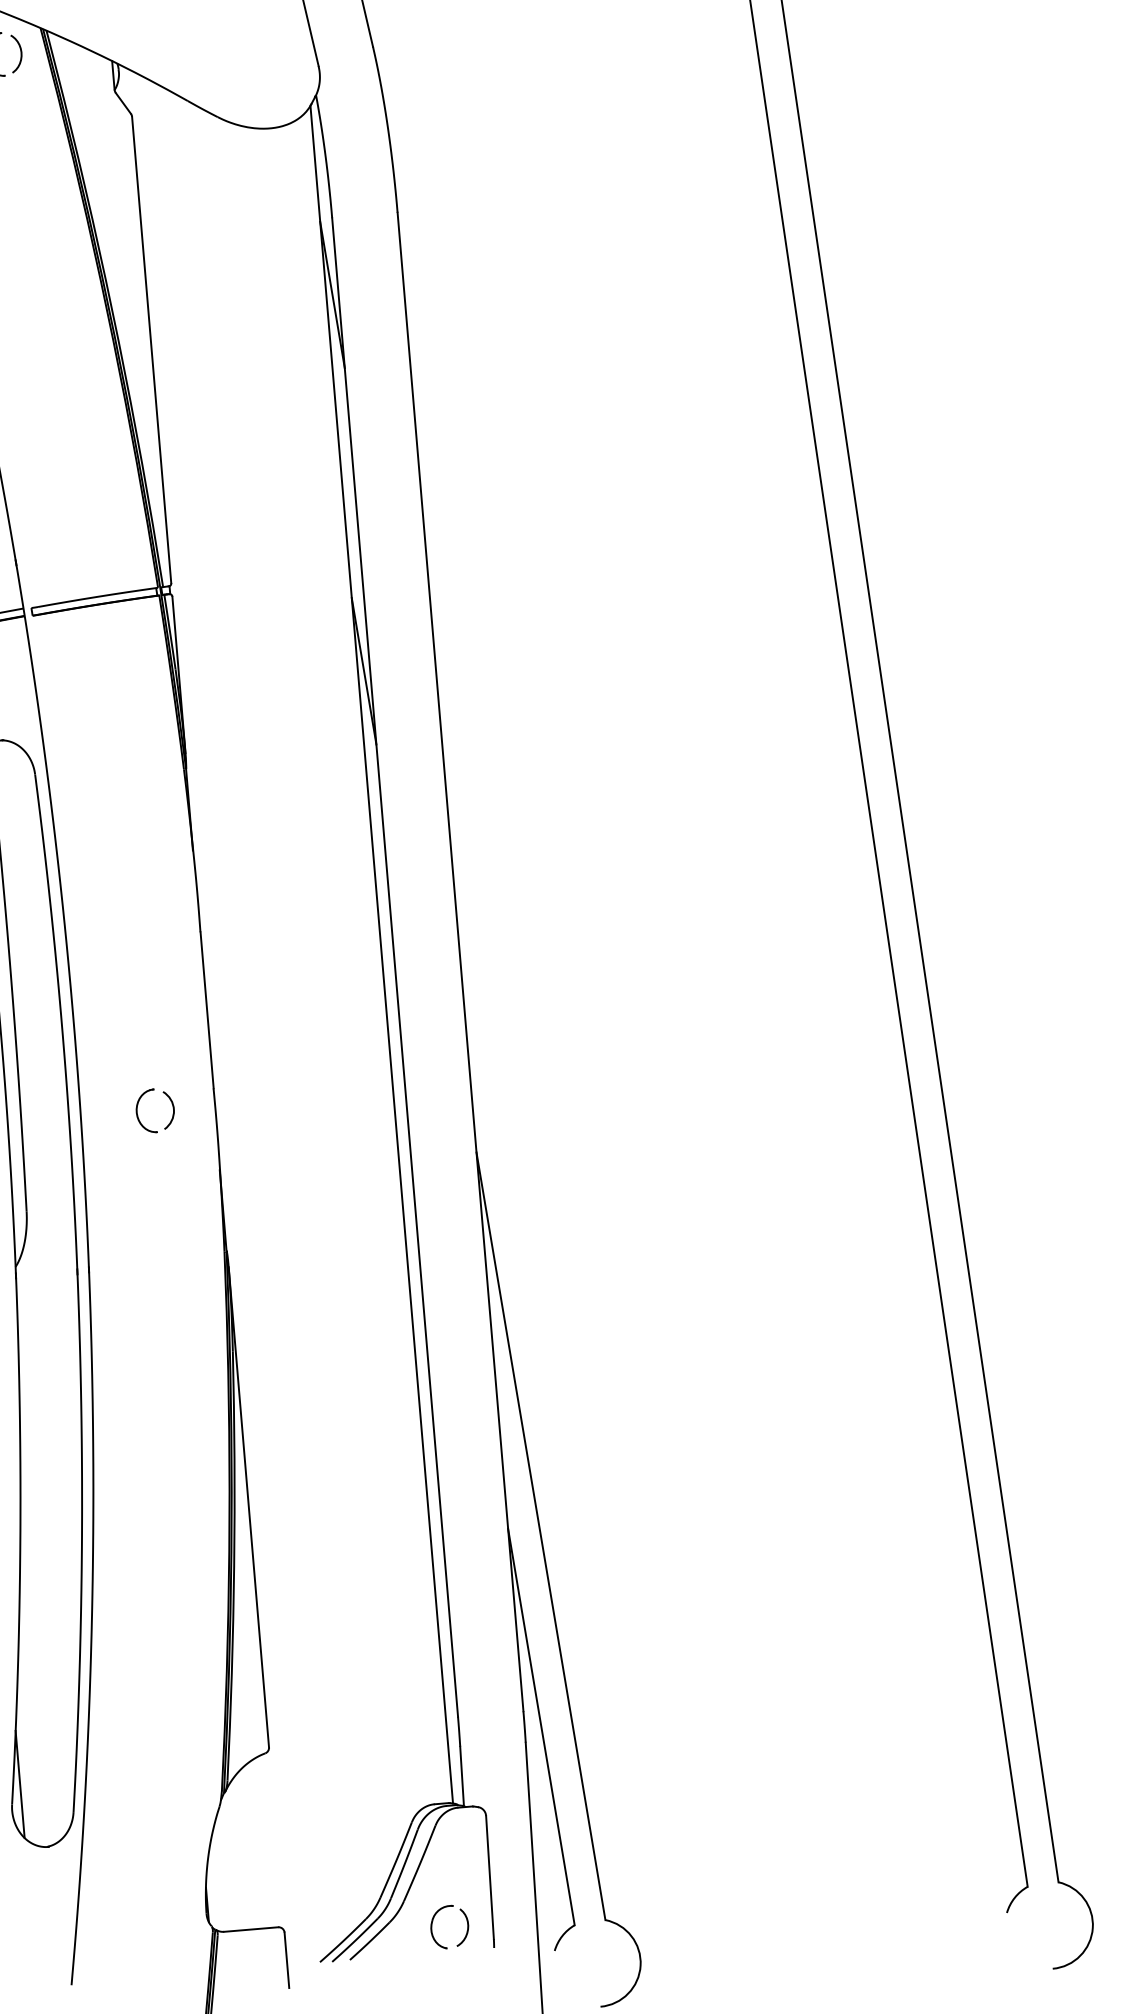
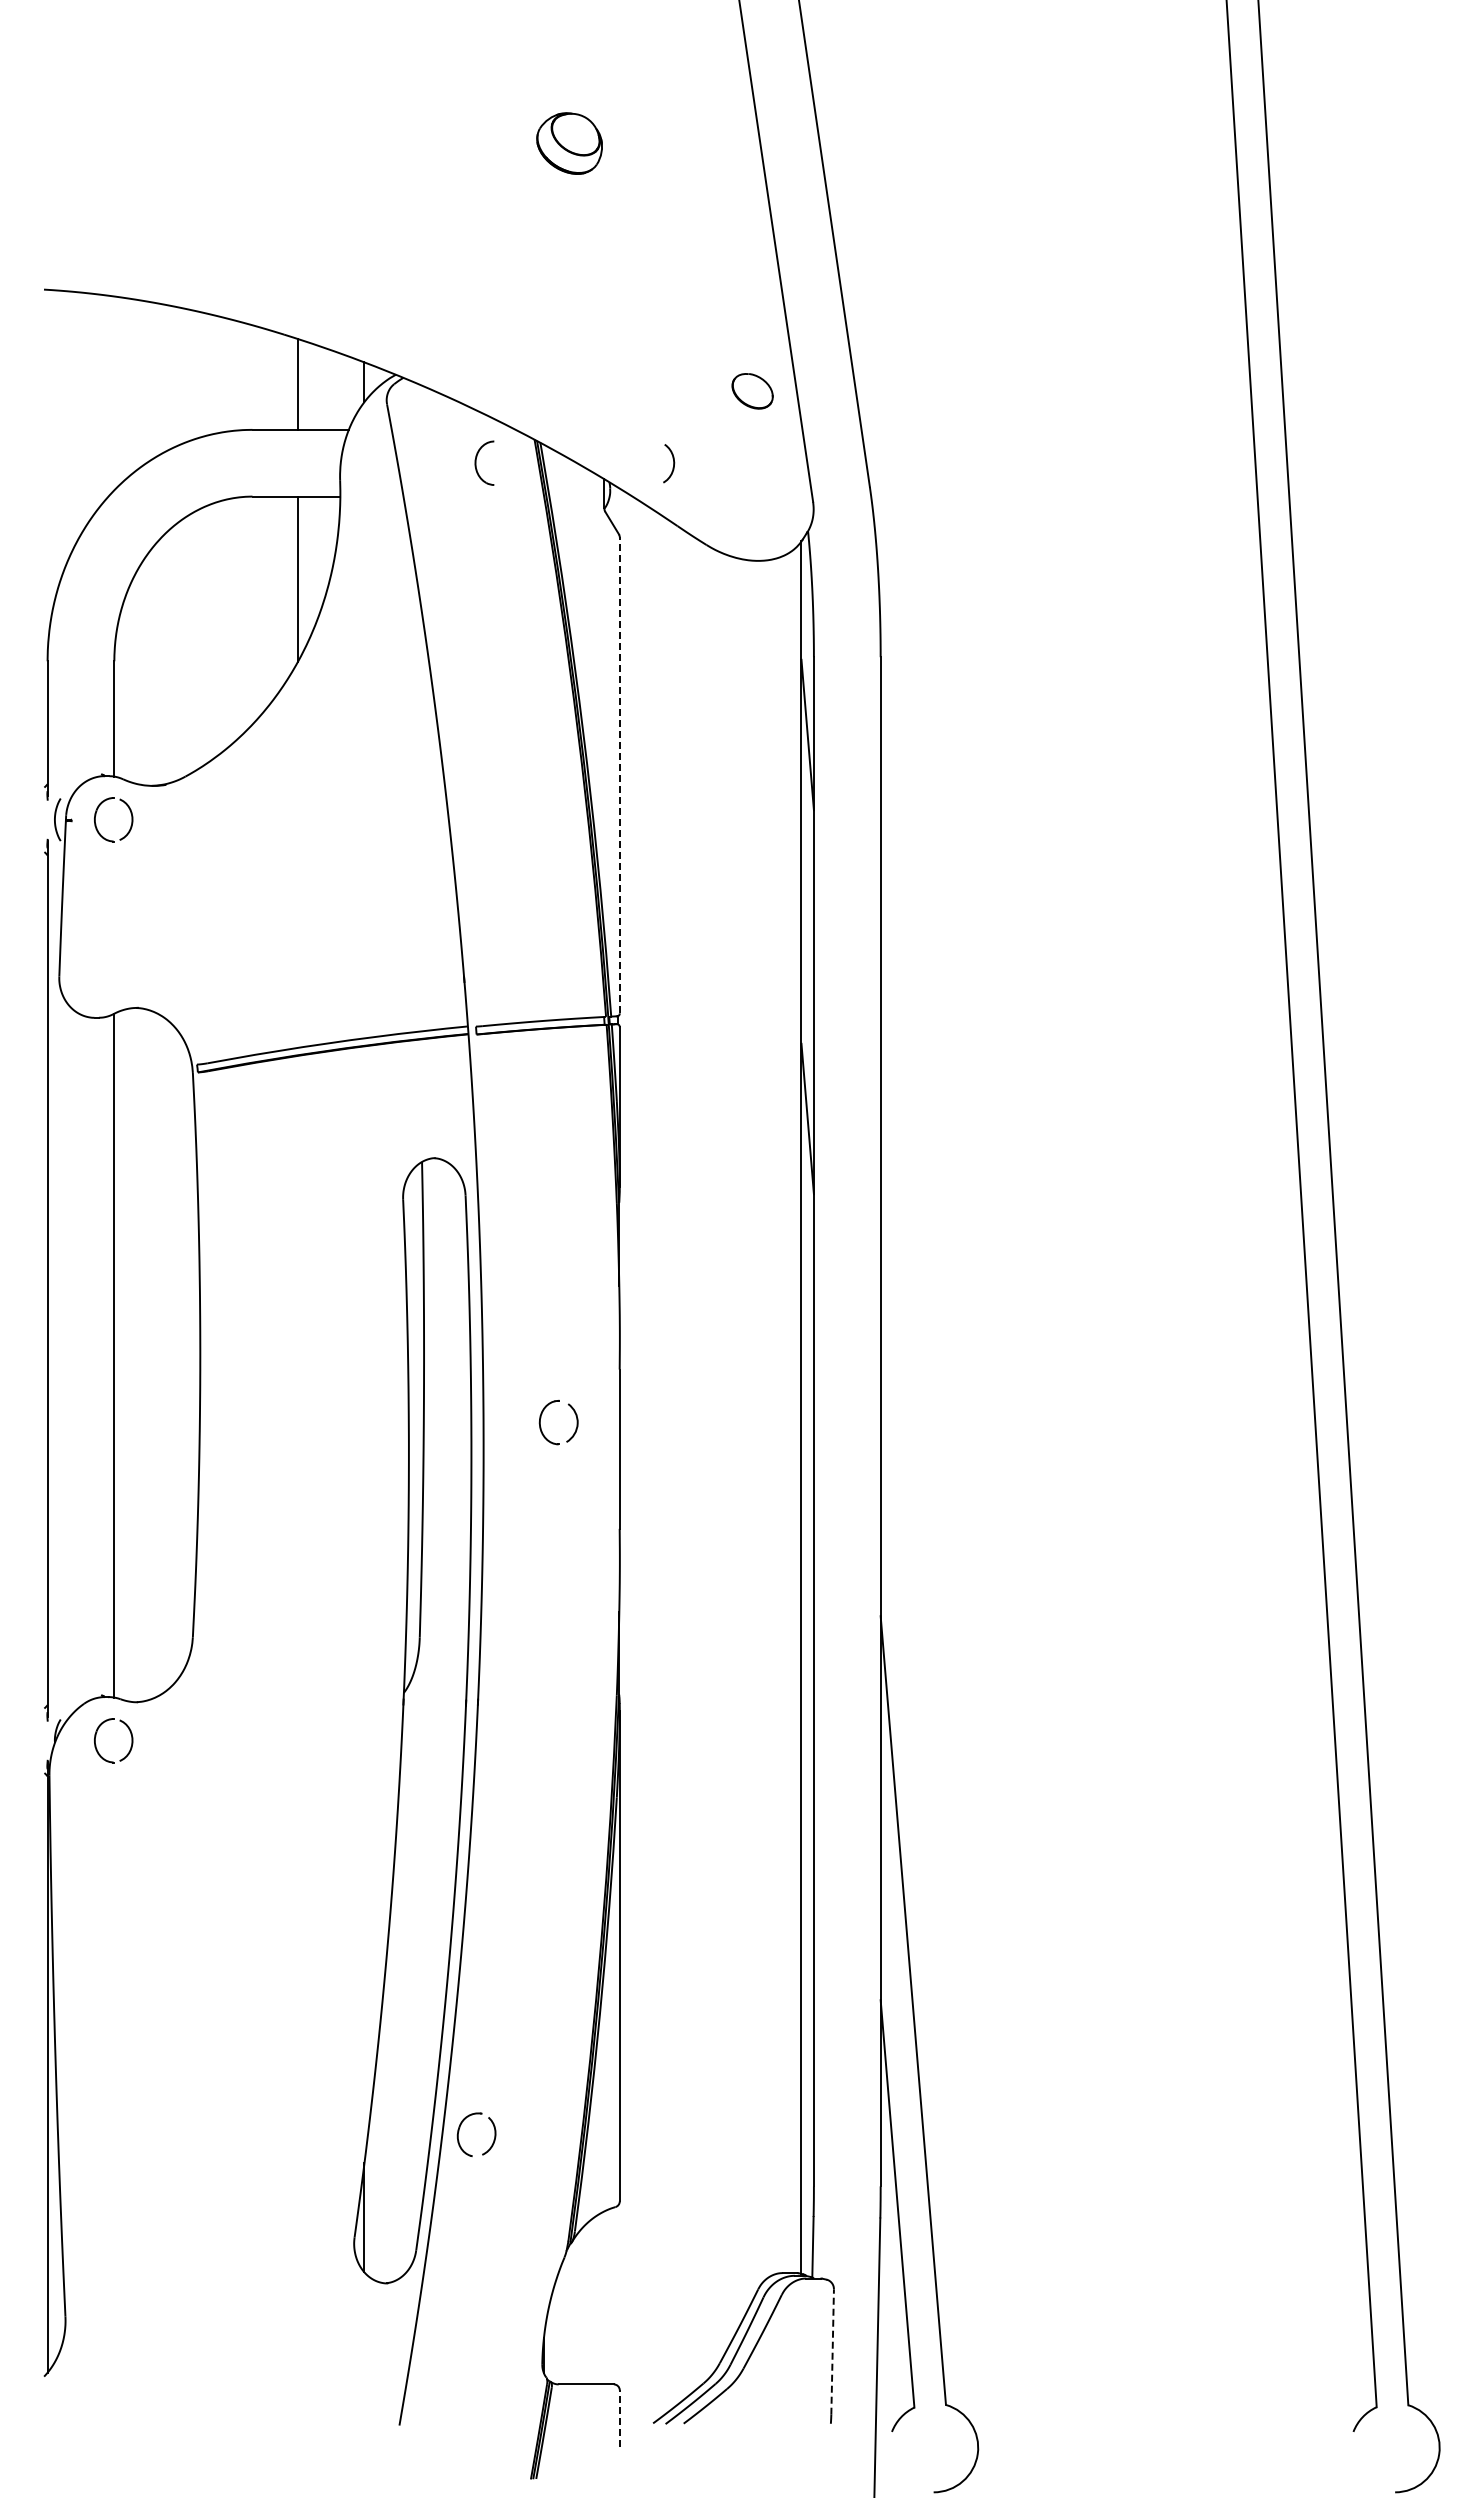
curve: (20, 53) -> (673, 463), moved
line: (151, 350) -> (619, 775), solid -> dashed
part: (138, 1108) -> (541, 1418), moved
line: (489, 1878) -> (832, 2352), solid -> dashed
part: (432, 1925) -> (459, 2131), moved
line: (286, 1960) -> (619, 2418), solid -> dashed

